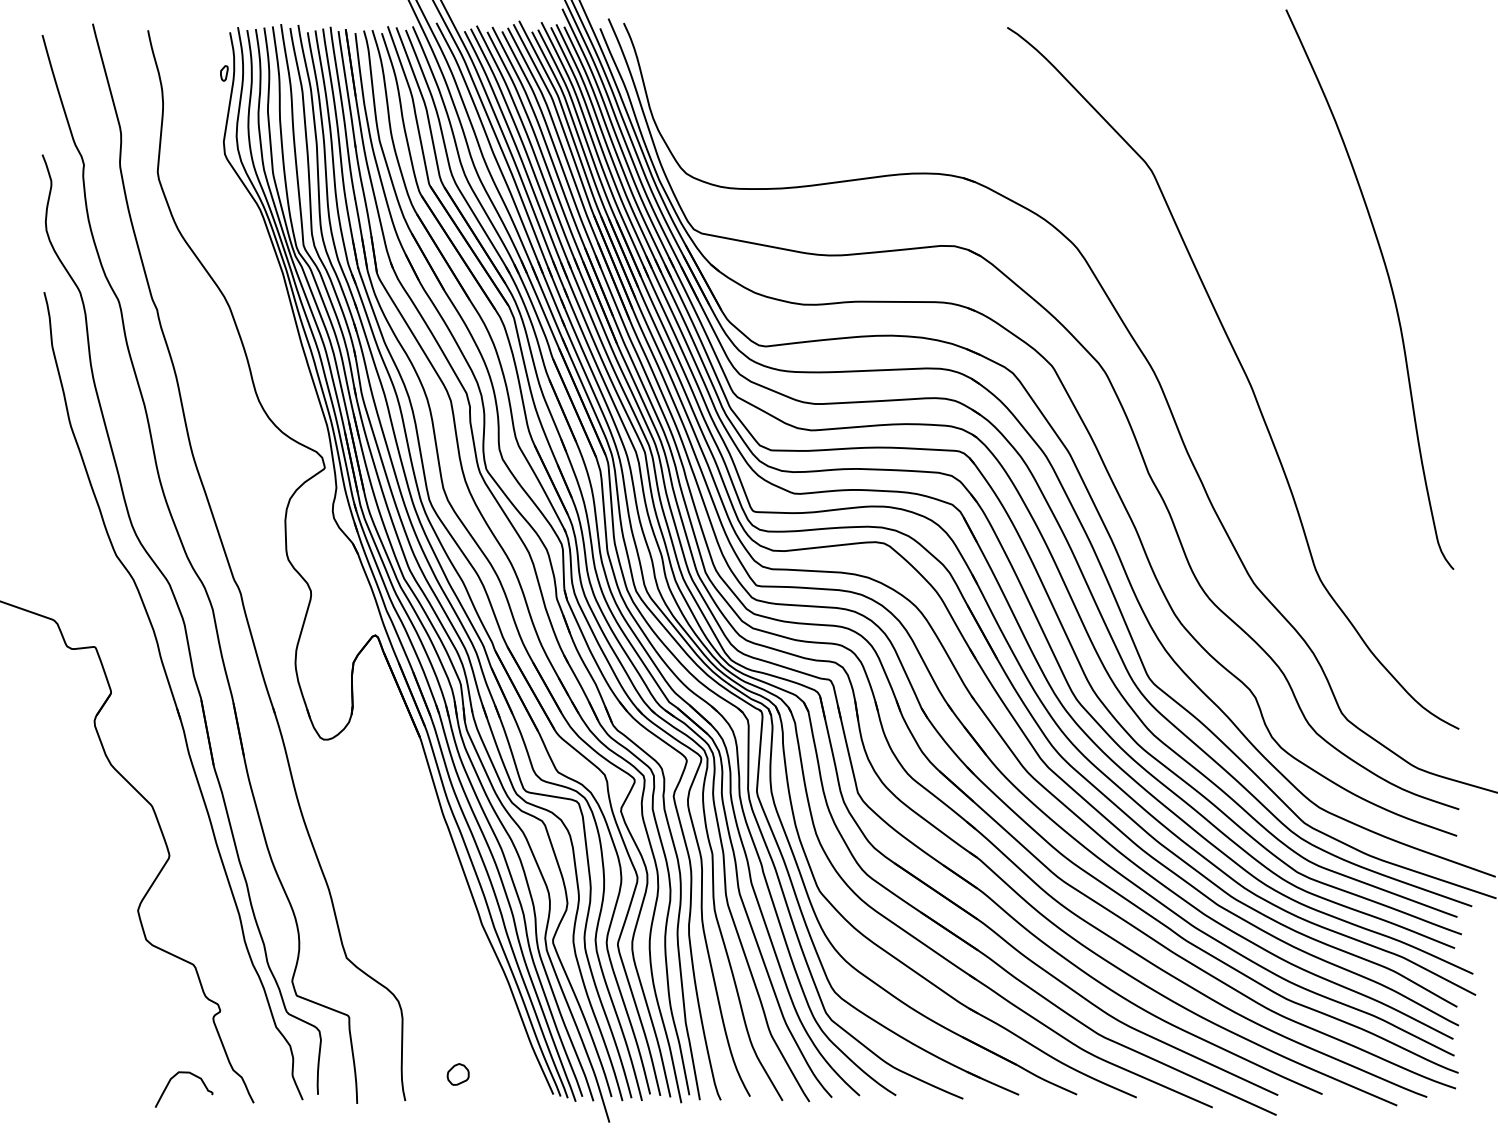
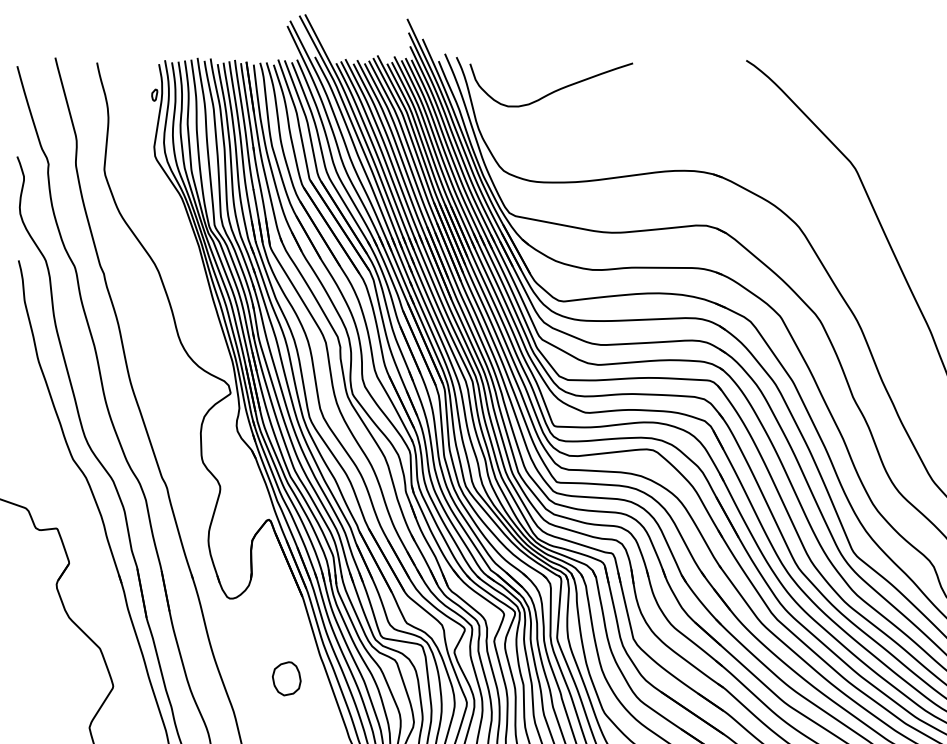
curve: (753, 67) -> (554, 90), added
part: (398, 845) -> (286, 678), added

